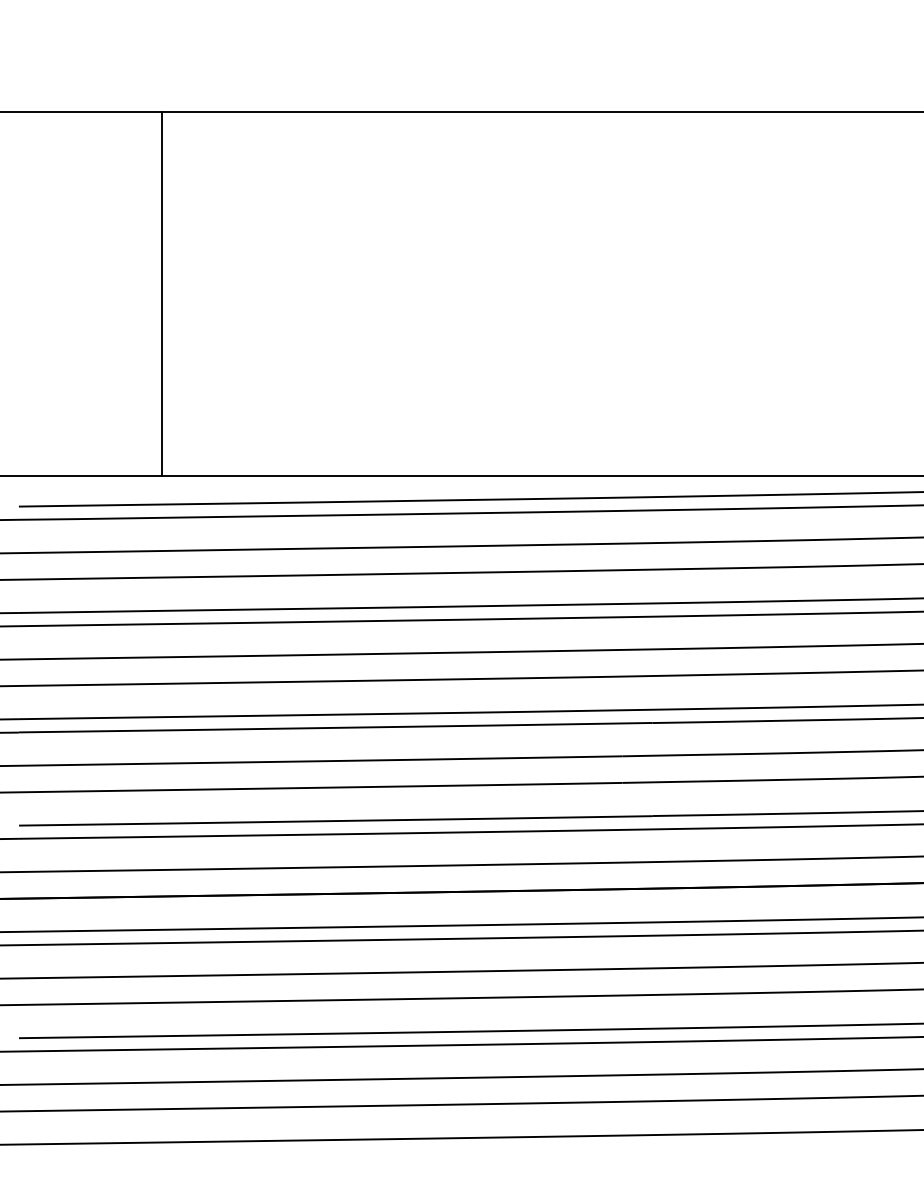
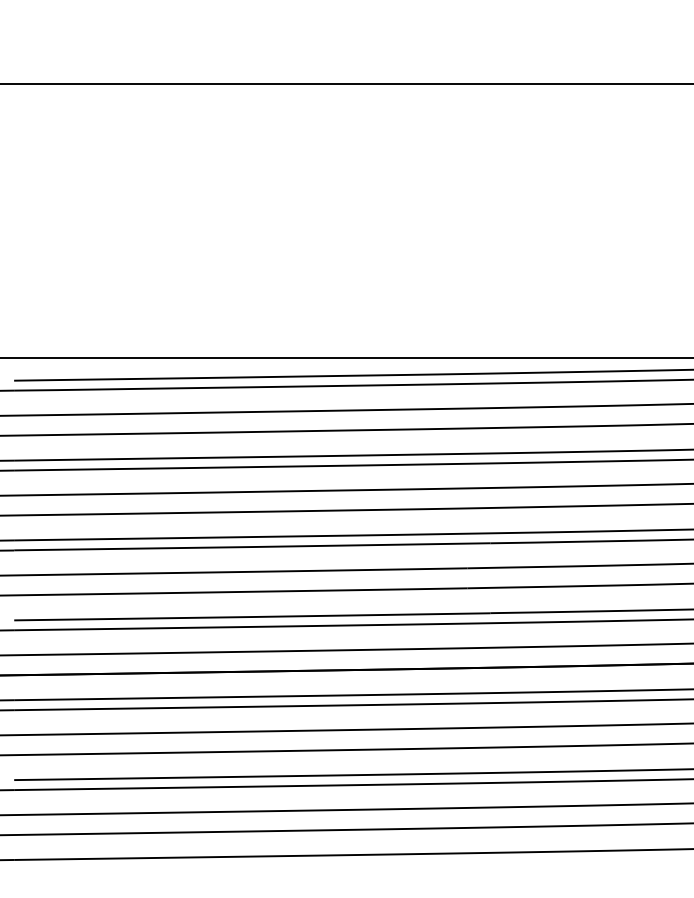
line: (161, 293) -> (121, 220), removed

